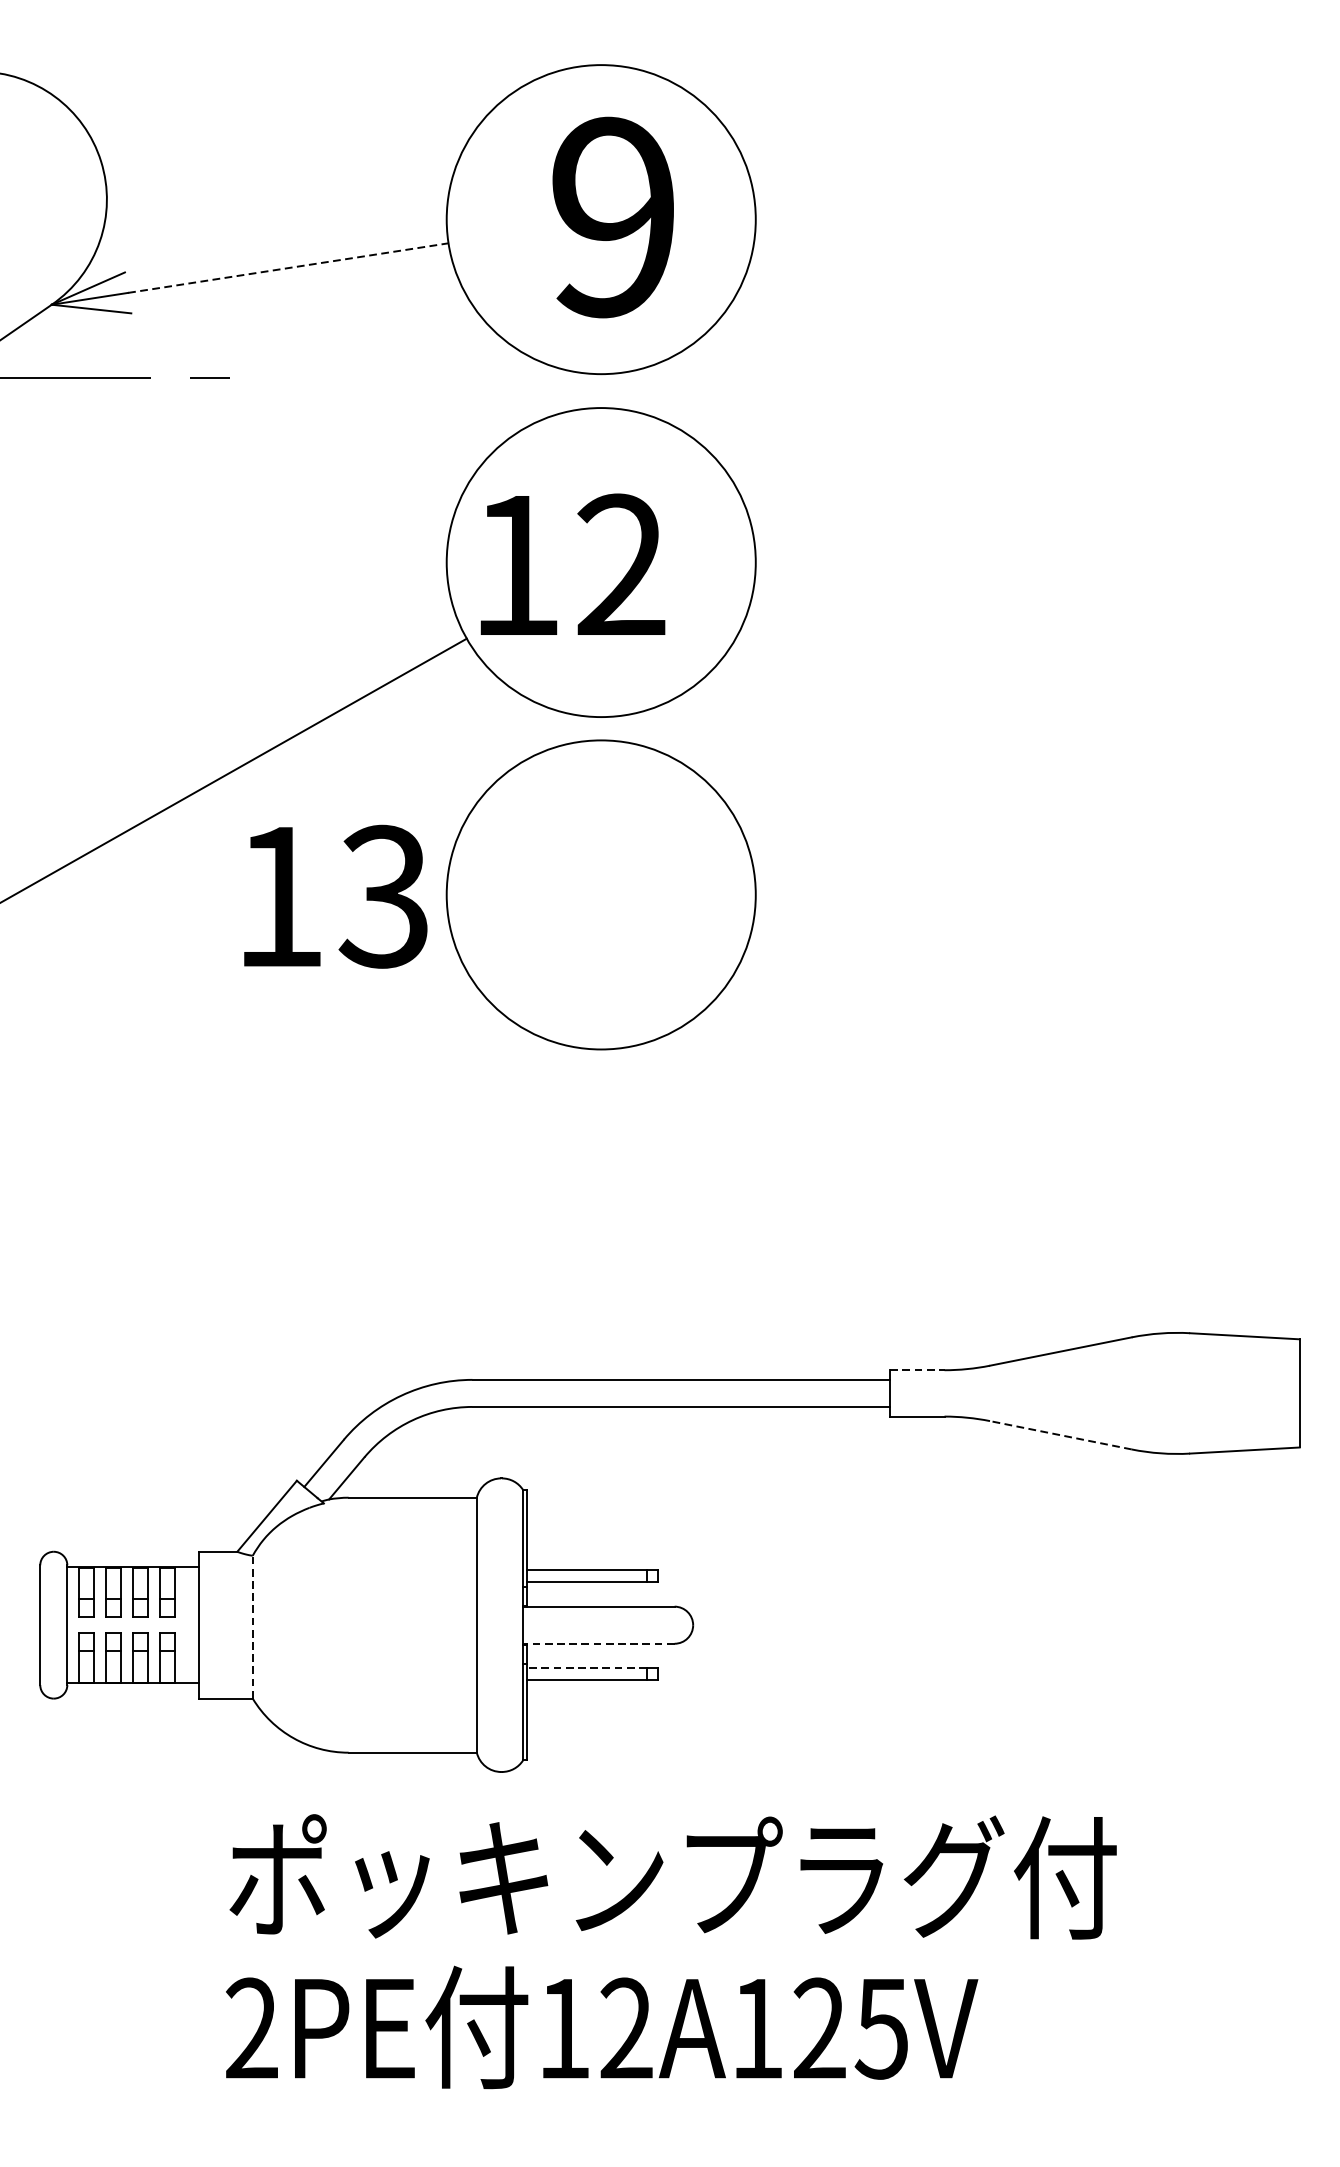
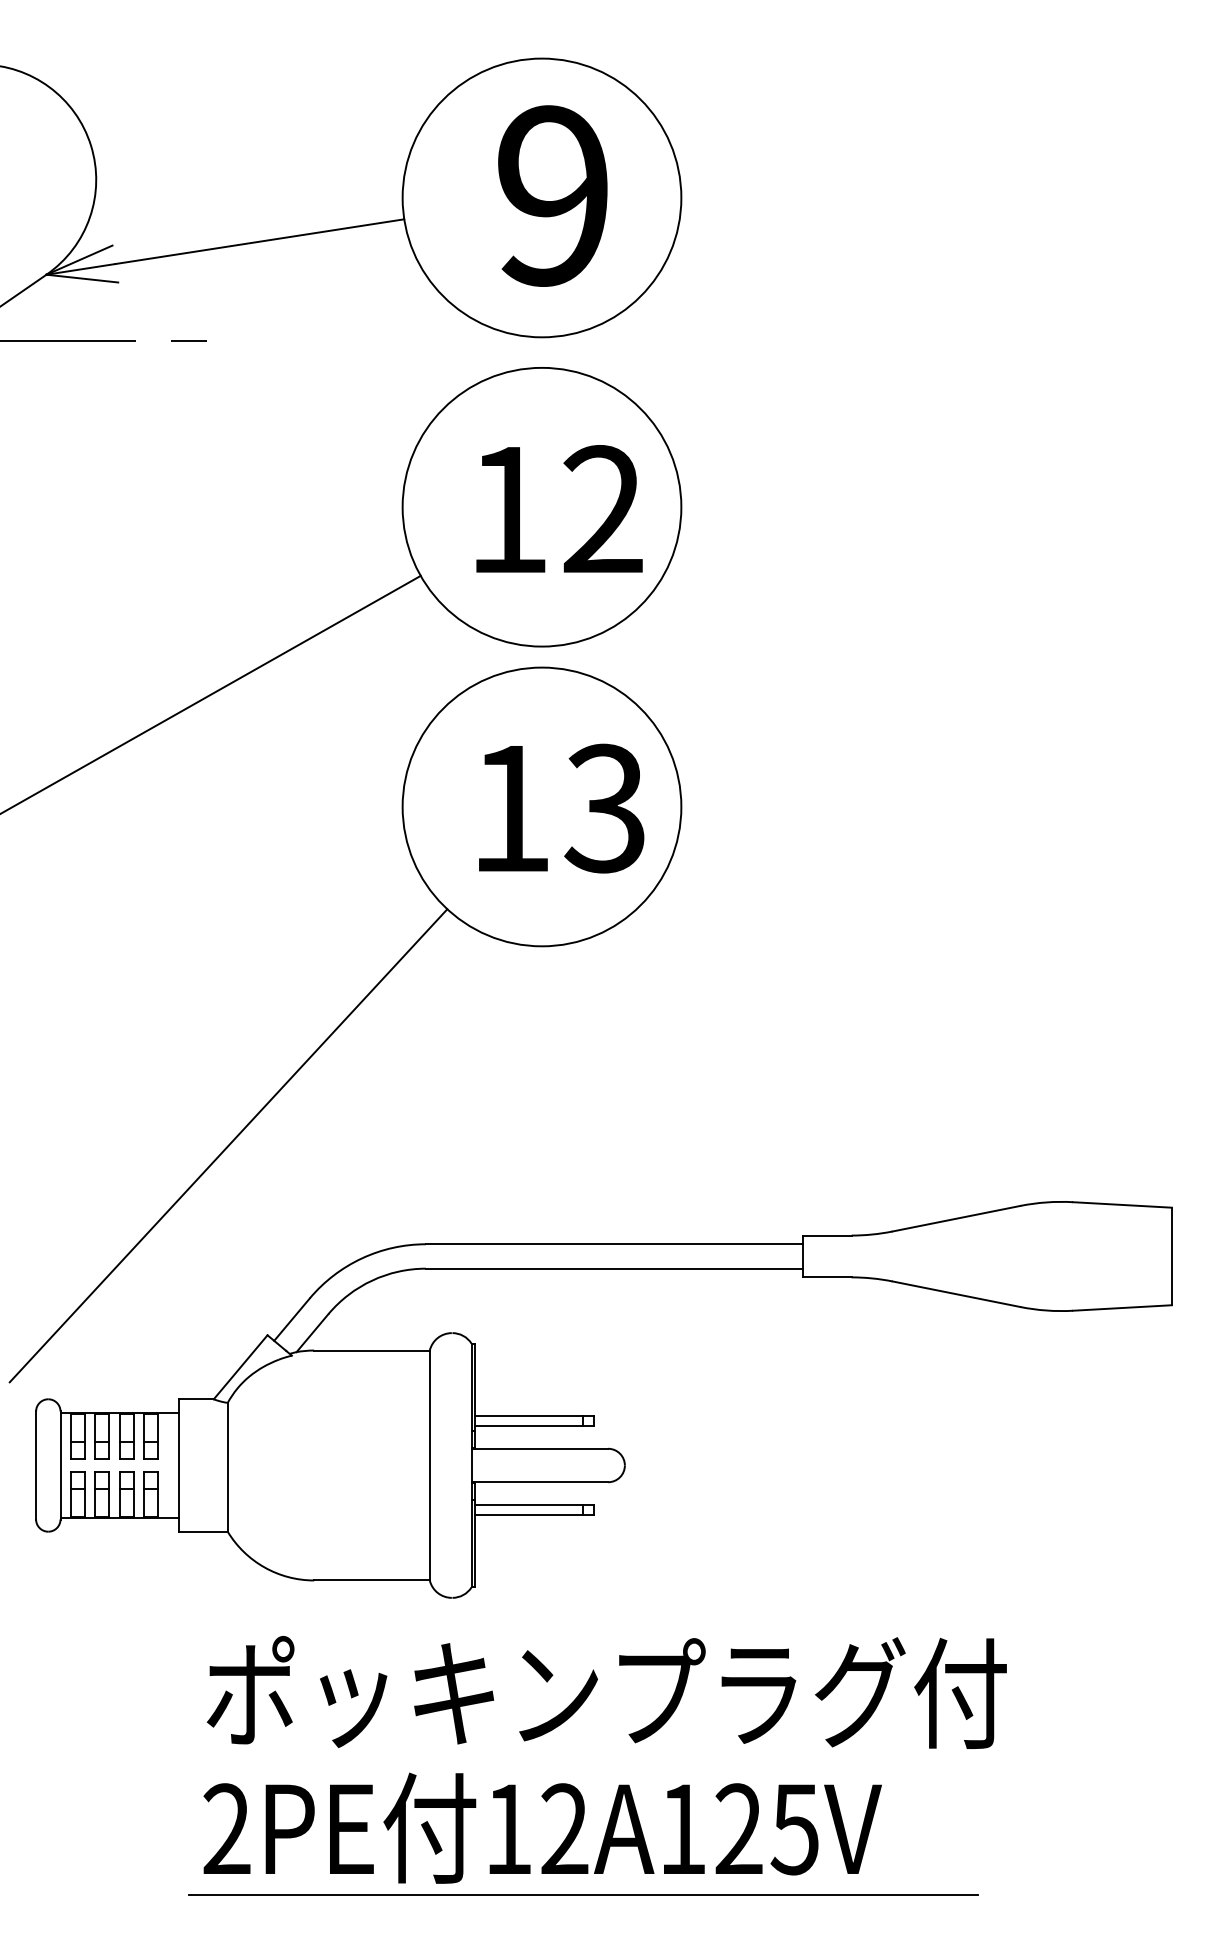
line: (289, 267) -> (260, 241), dashed -> solid
text: (572, 563) -> (559, 508), moved
text: (335, 896) -> (561, 808), moved
line: (253, 1270) -> (228, 1145), added
line: (917, 1370) -> (827, 1235), dashed -> solid
line: (1059, 1435) -> (955, 1294), dashed -> solid
line: (252, 1626) -> (227, 1466), dashed -> solid
line: (598, 1644) -> (539, 1482), dashed -> solid
line: (586, 1668) -> (528, 1504), dashed -> solid
line: (647, 2102) -> (583, 1895), added

